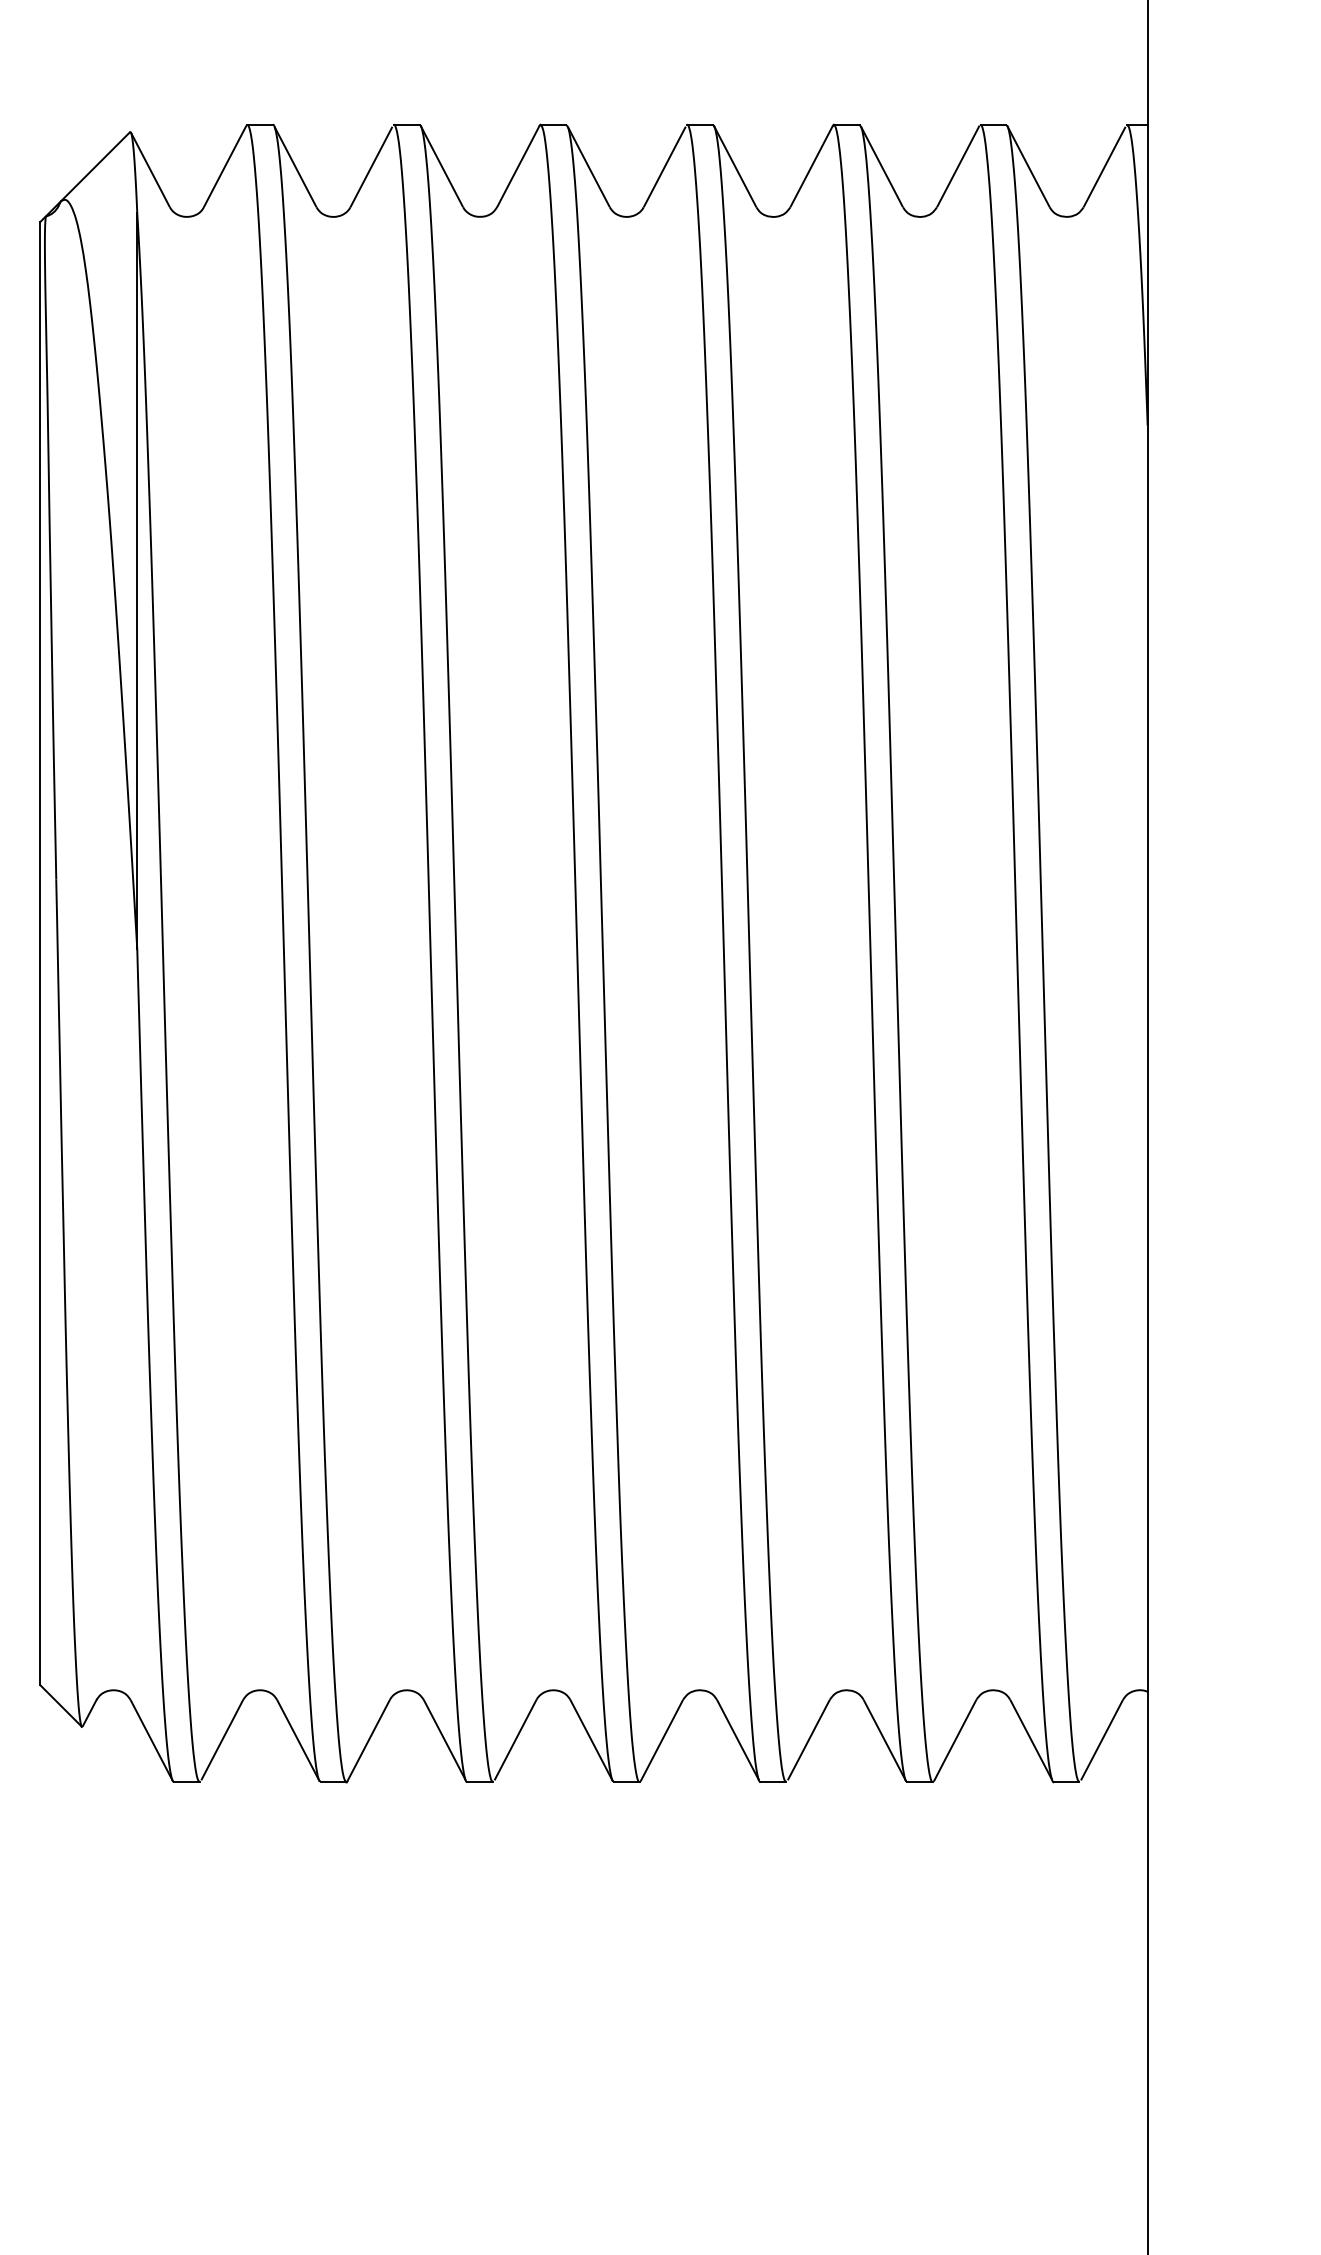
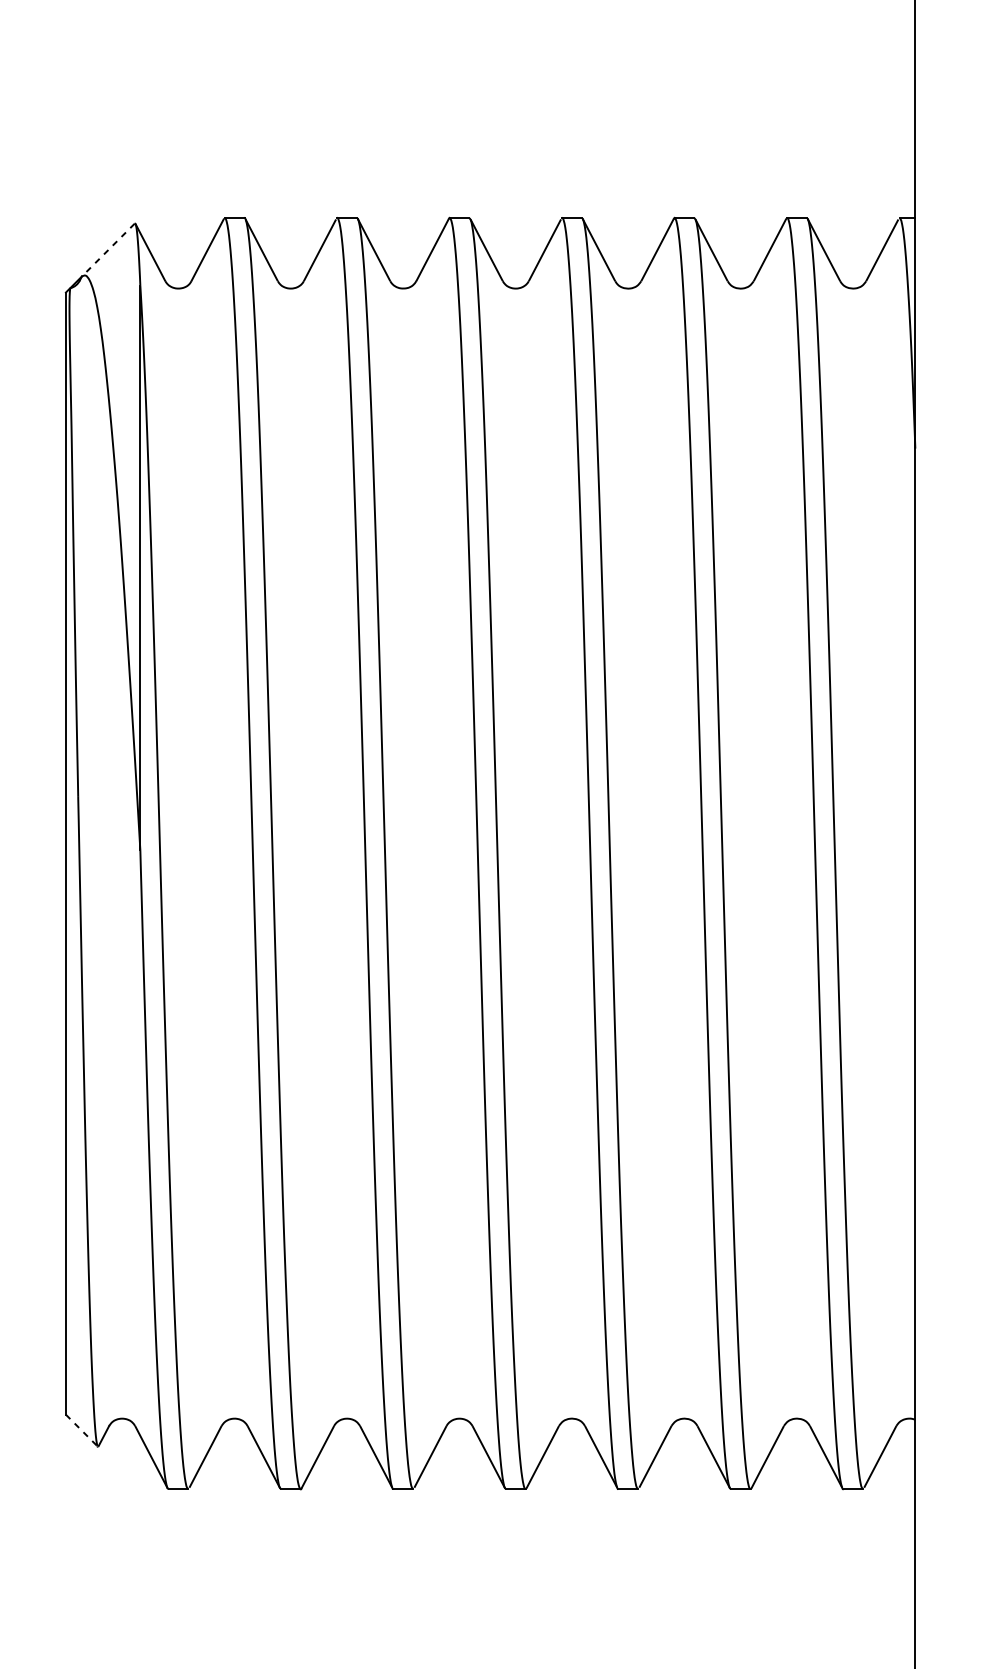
line: (96, 166) -> (109, 249), solid -> dashed
line: (61, 1706) -> (82, 1431), solid -> dashed

